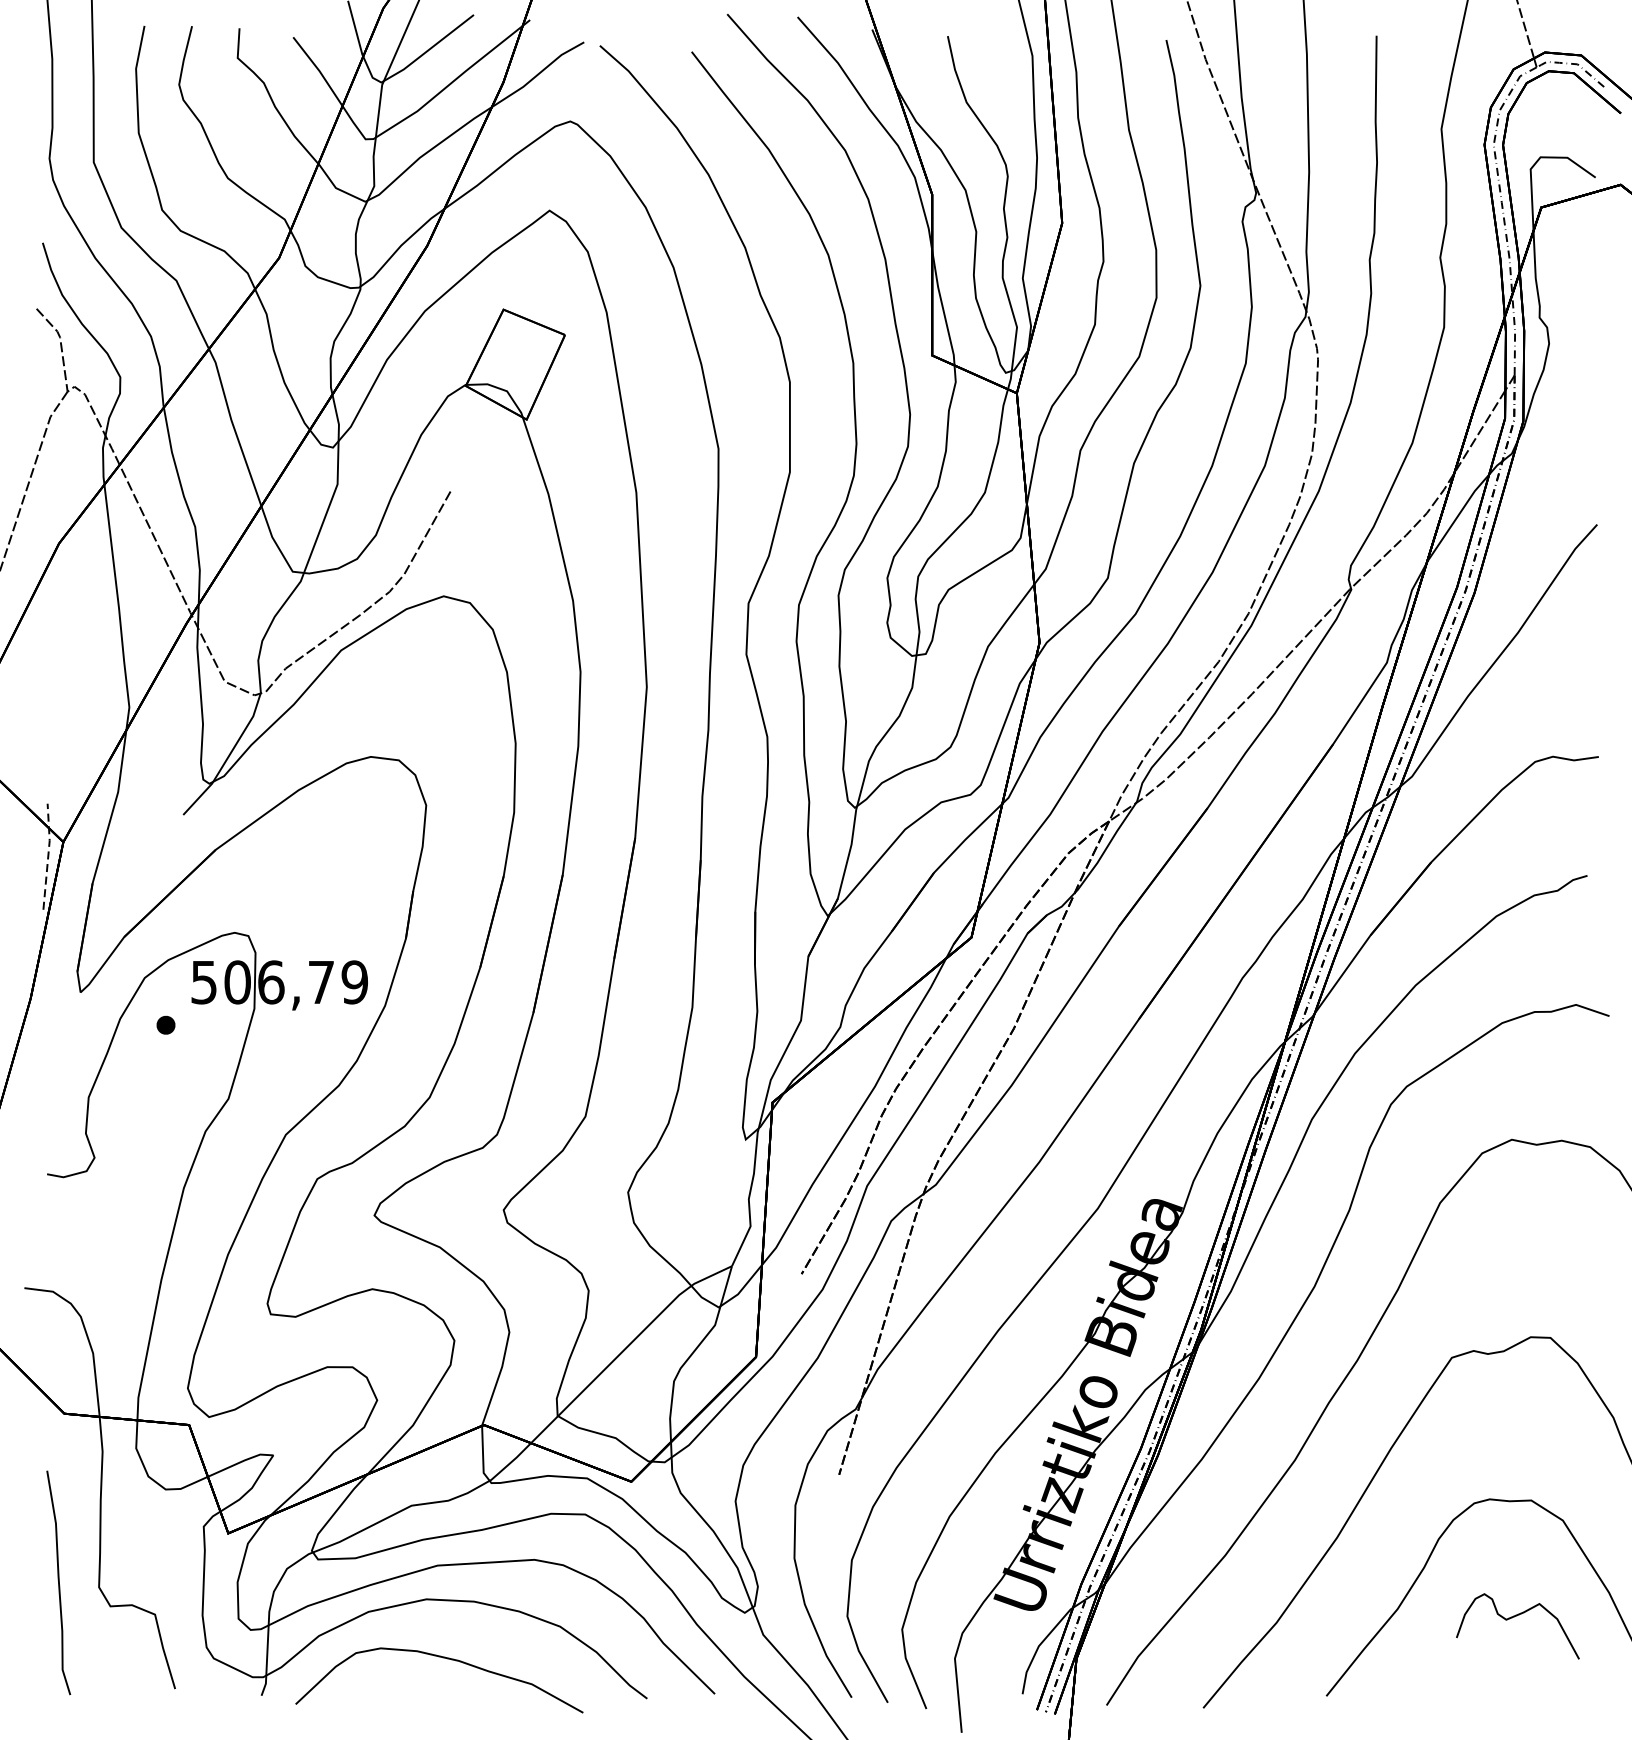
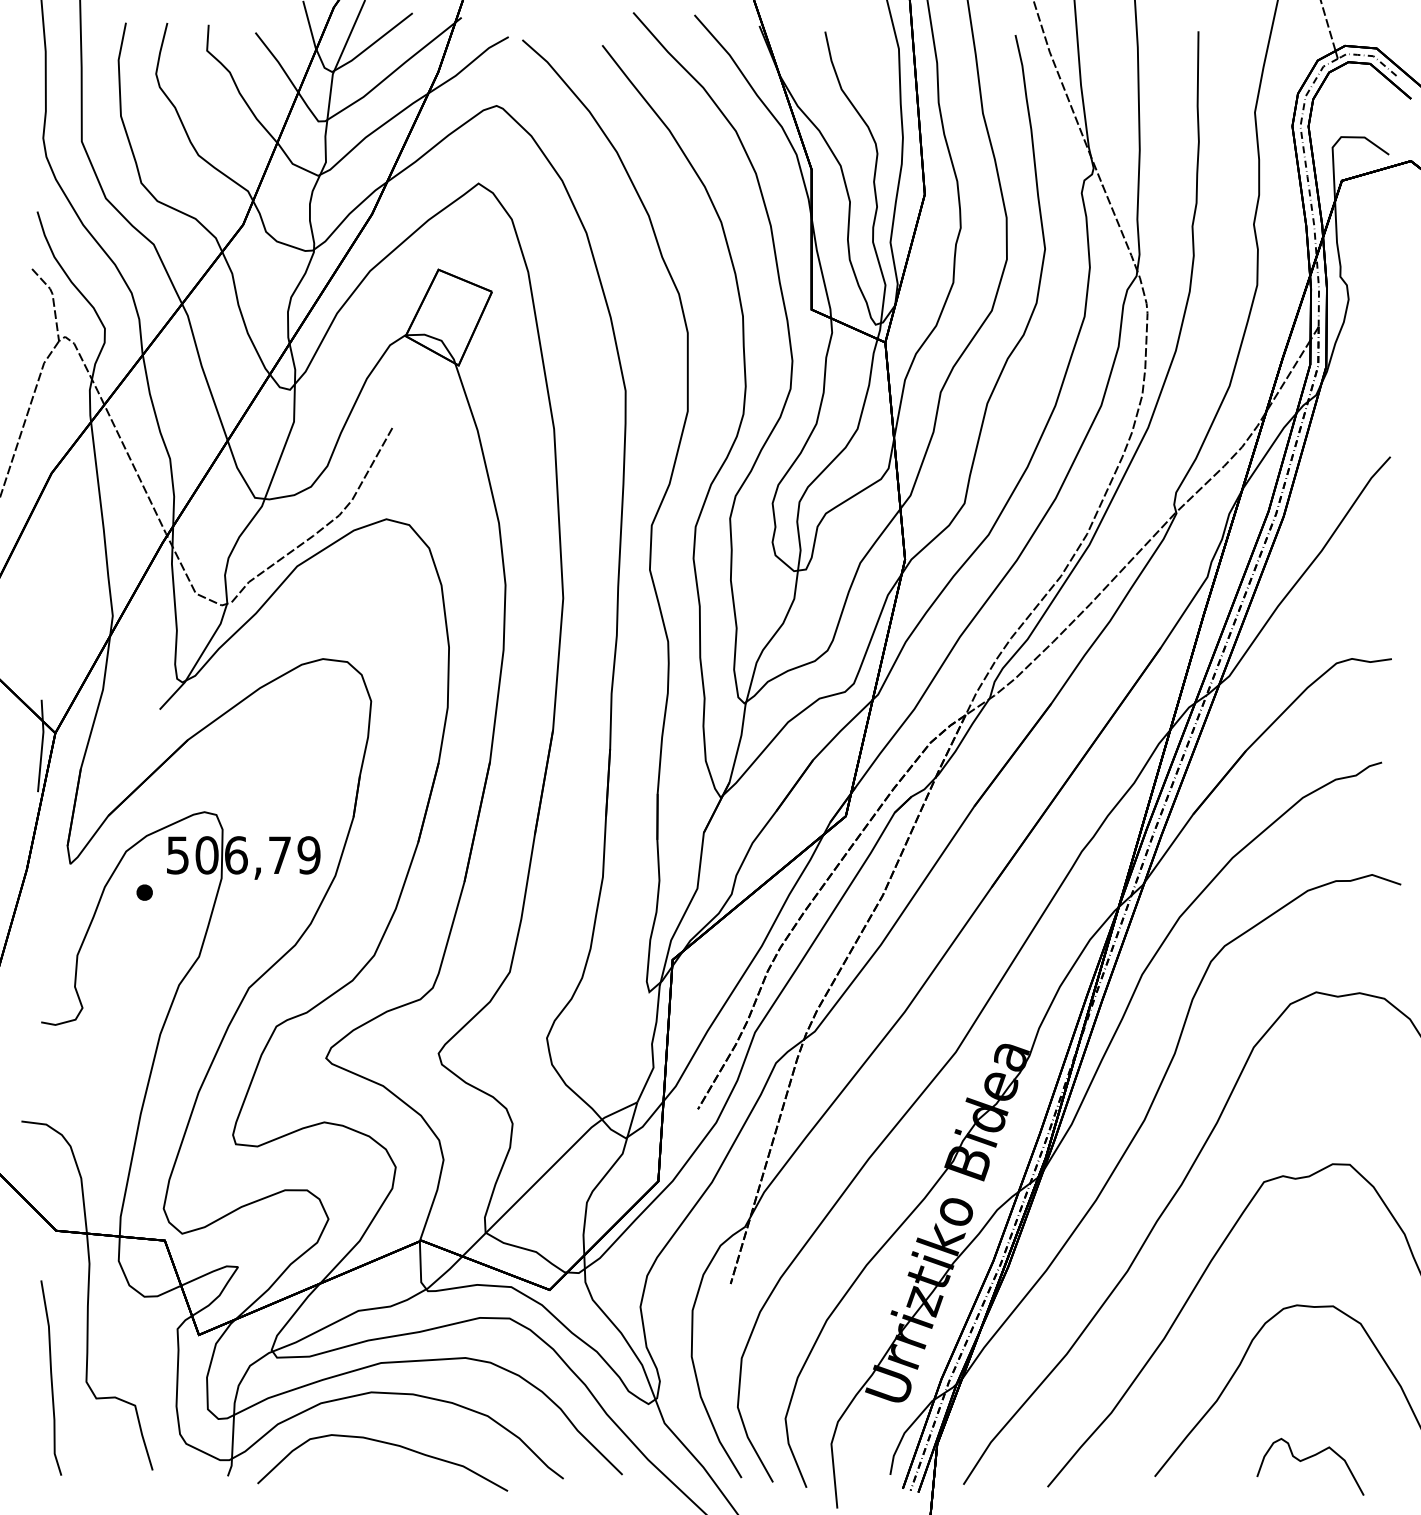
line: (48, 855) -> (42, 744), dashed -> solid
curve: (1514, 1617) -> (1307, 1459), moved

